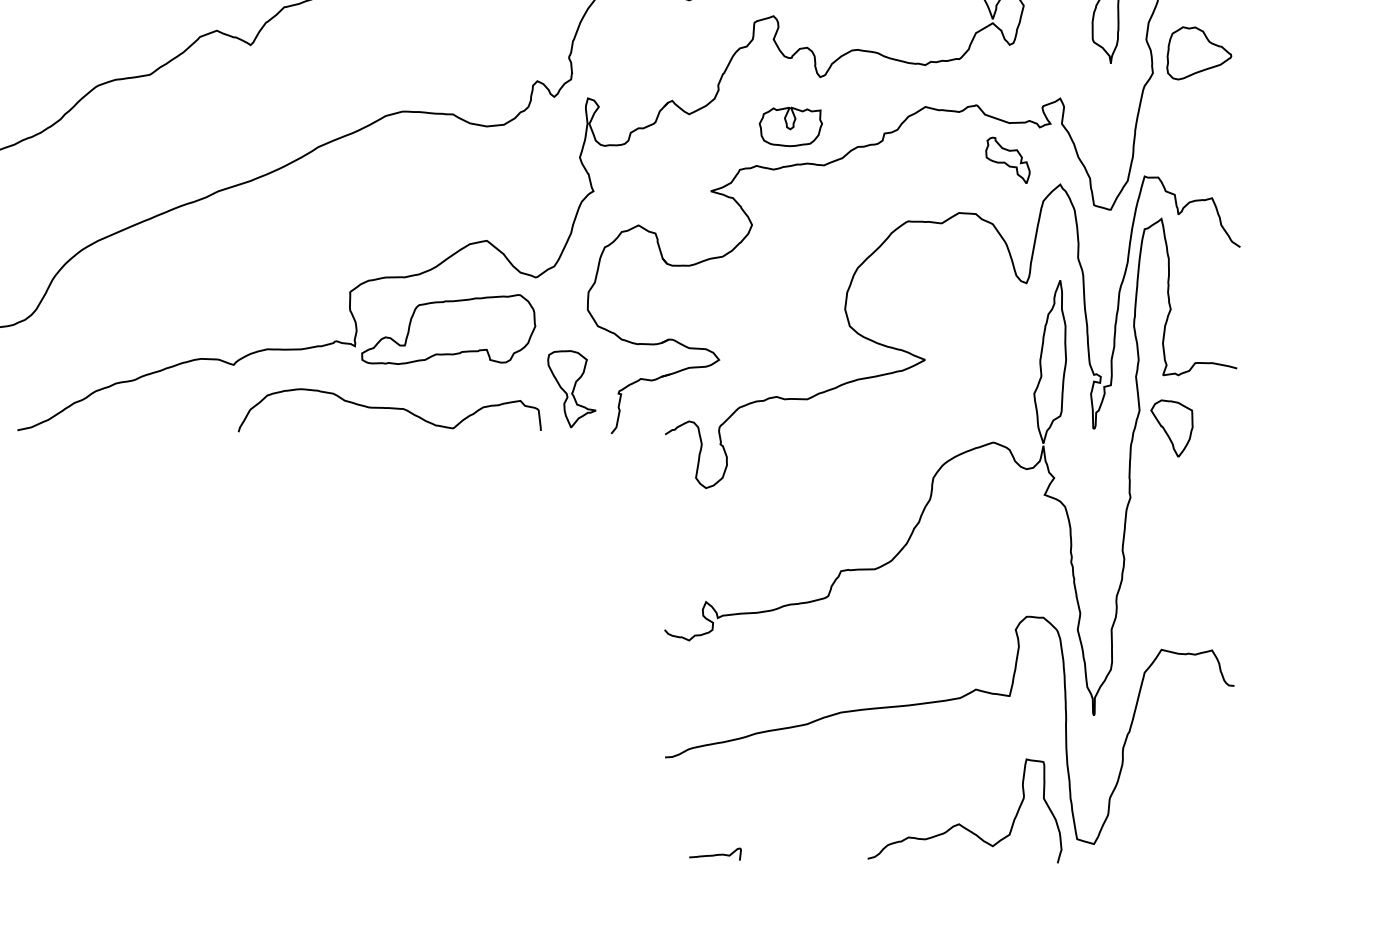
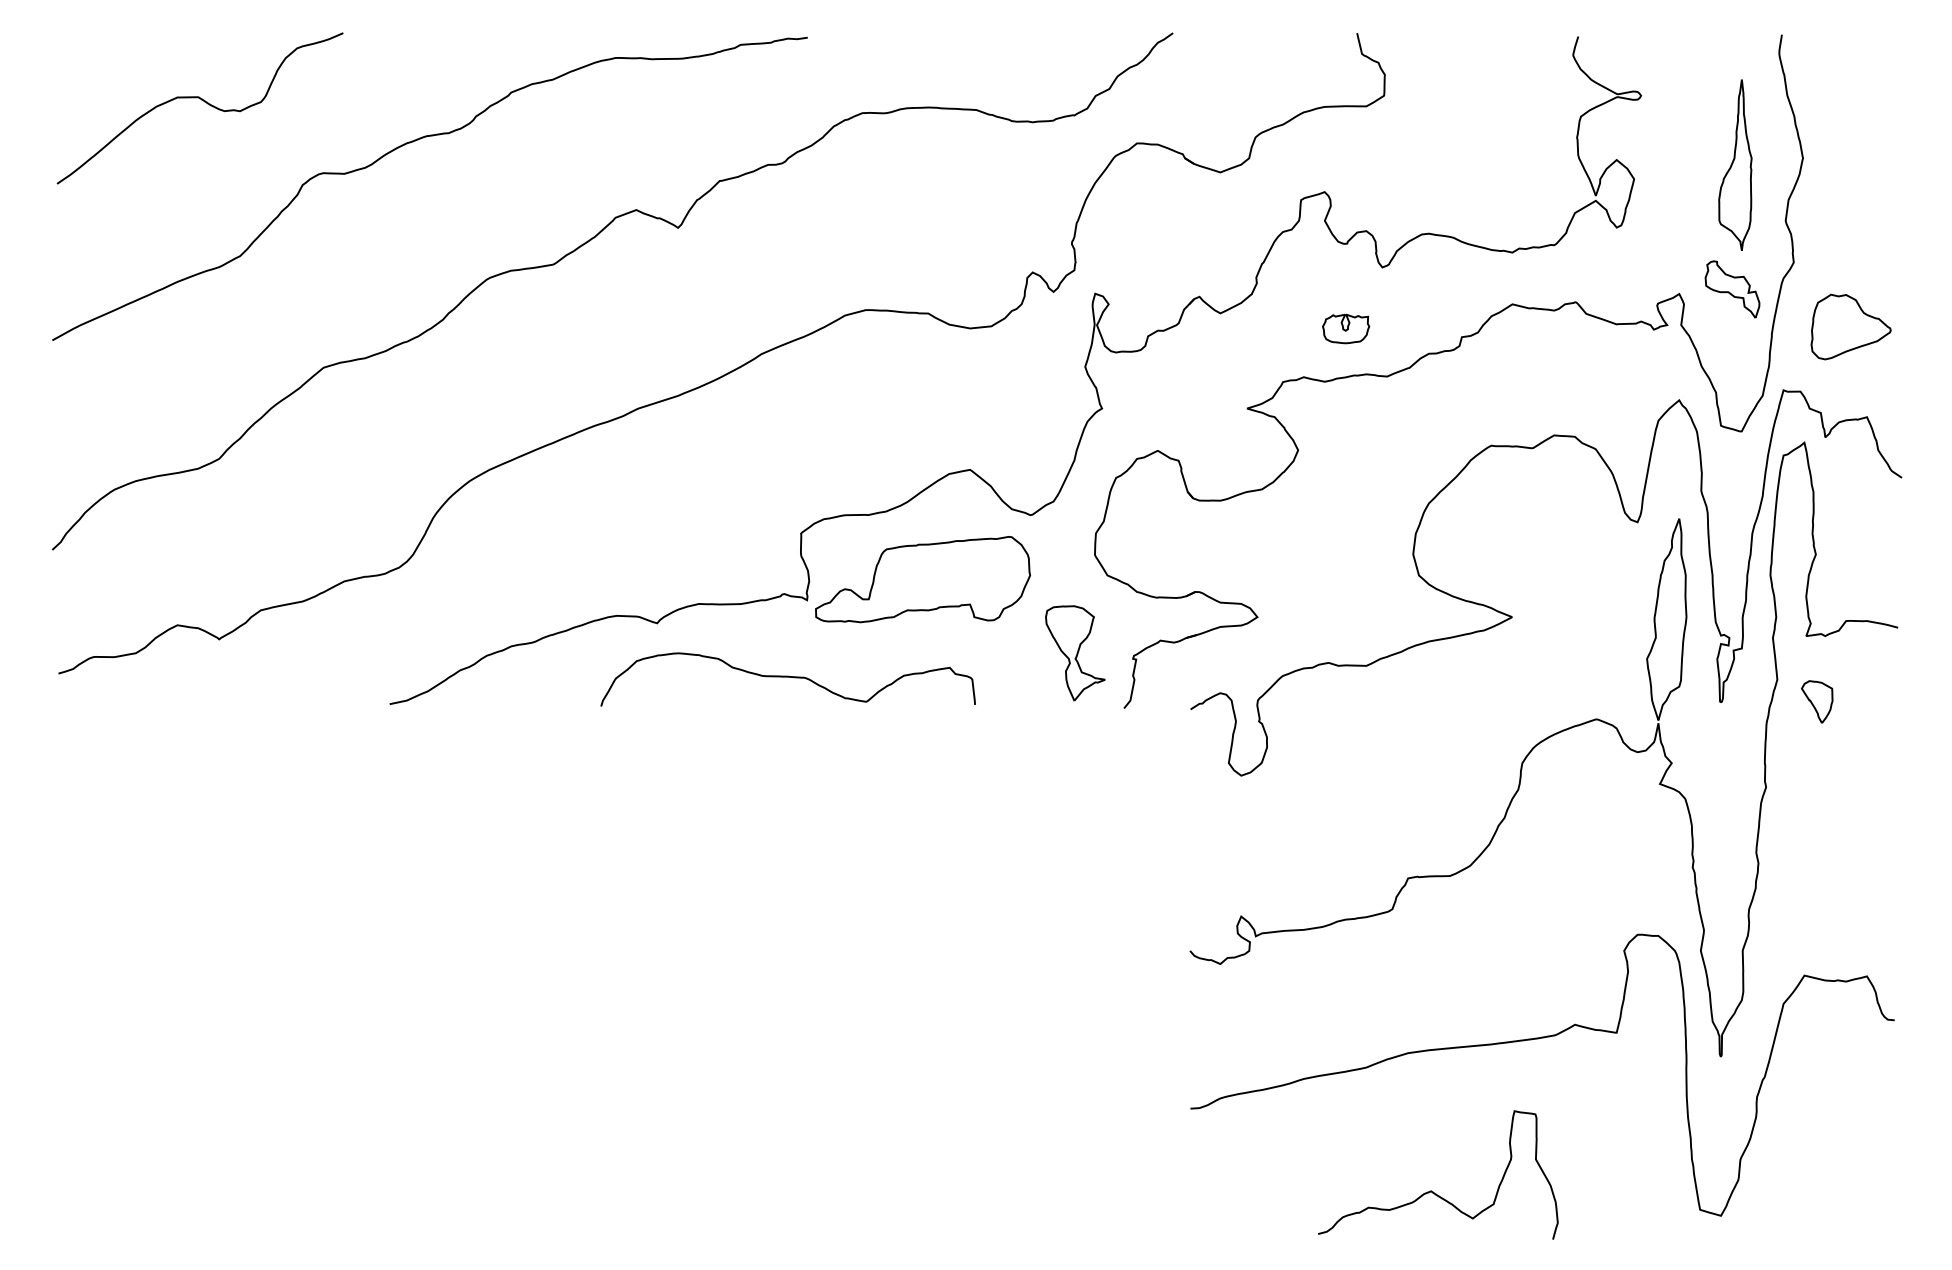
part: (1198, 52) -> (1850, 326), moved
part: (790, 126) -> (1345, 328), size x0.6
part: (1007, 160) -> (1732, 289), moved
curve: (389, 408) -> (787, 677), moved
part: (1171, 428) -> (1816, 701), size x0.6
curve: (959, 823) -> (1431, 1190), moved
curve: (715, 854) -> (1252, 1228), removed

